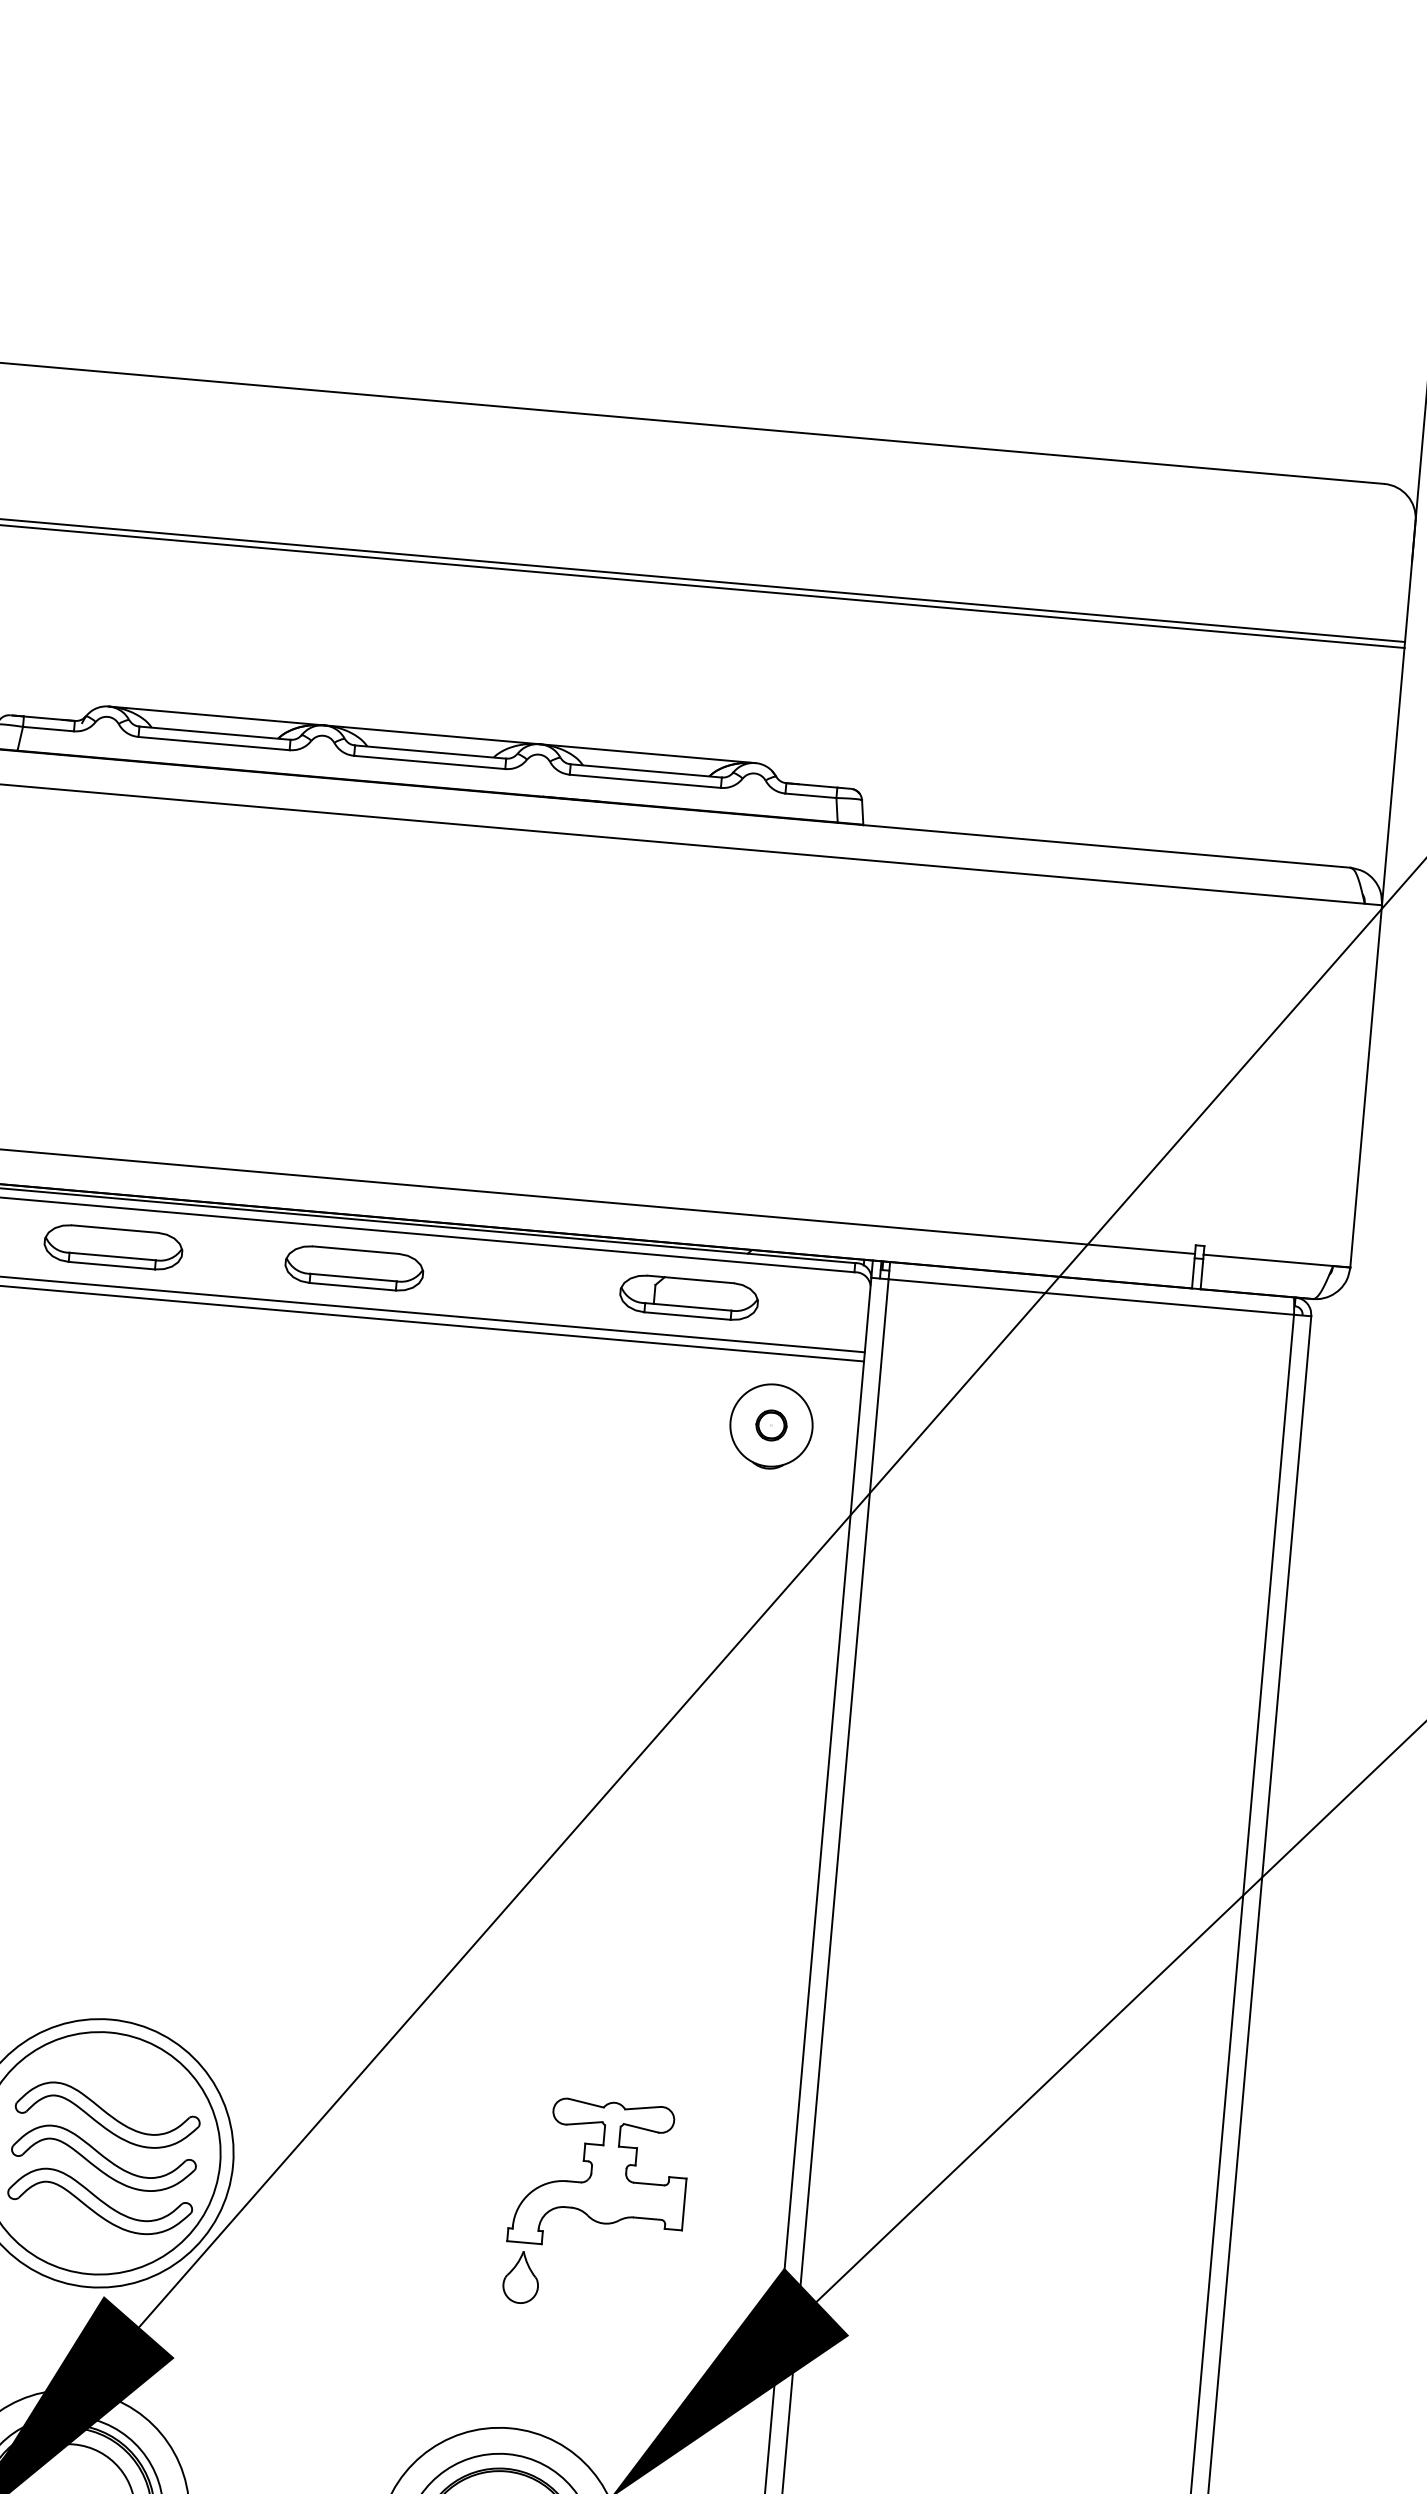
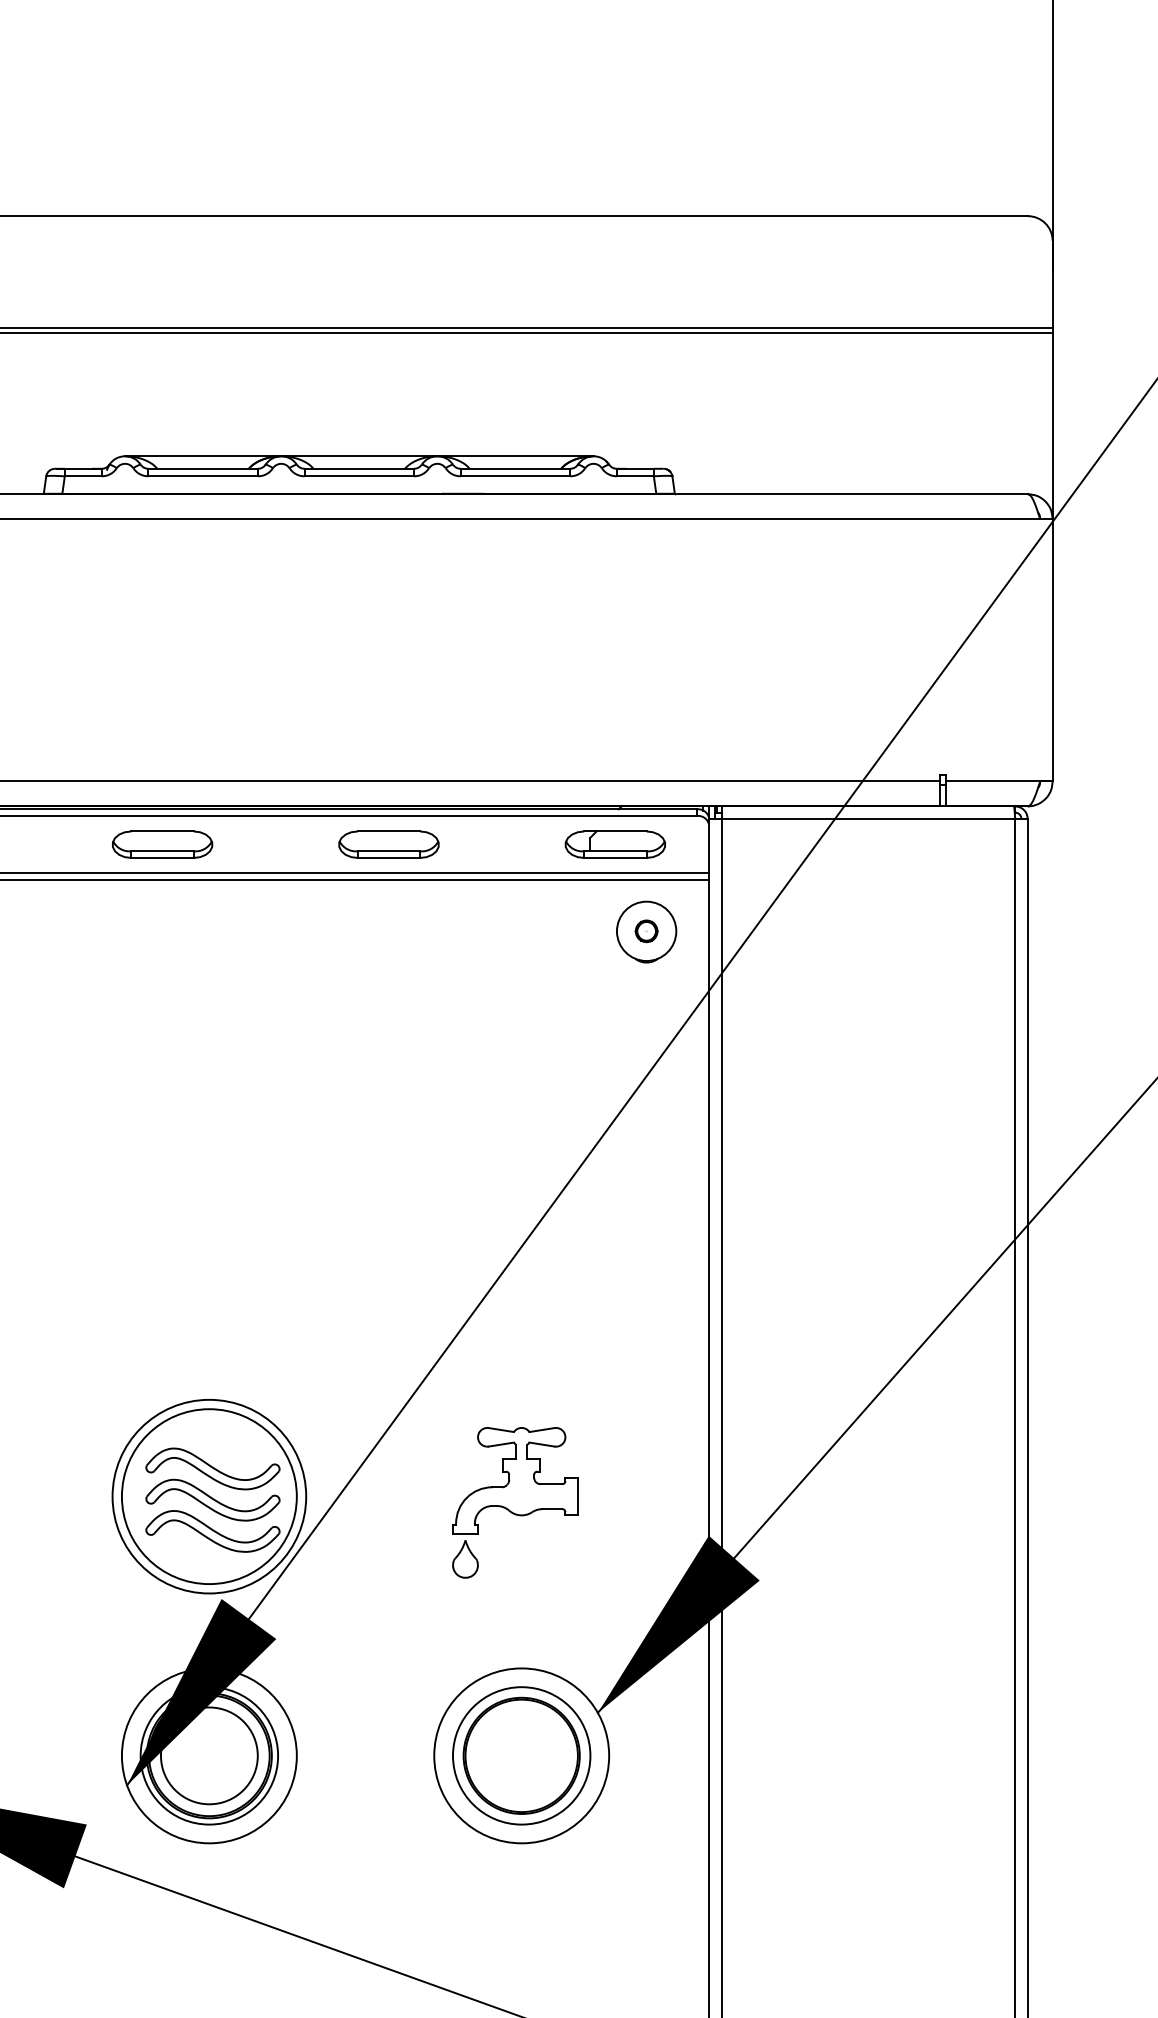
part: (353, 1268) -> (388, 844), moved
part: (687, 1297) -> (614, 844), moved
part: (597, 2205) -> (515, 1502), moved

